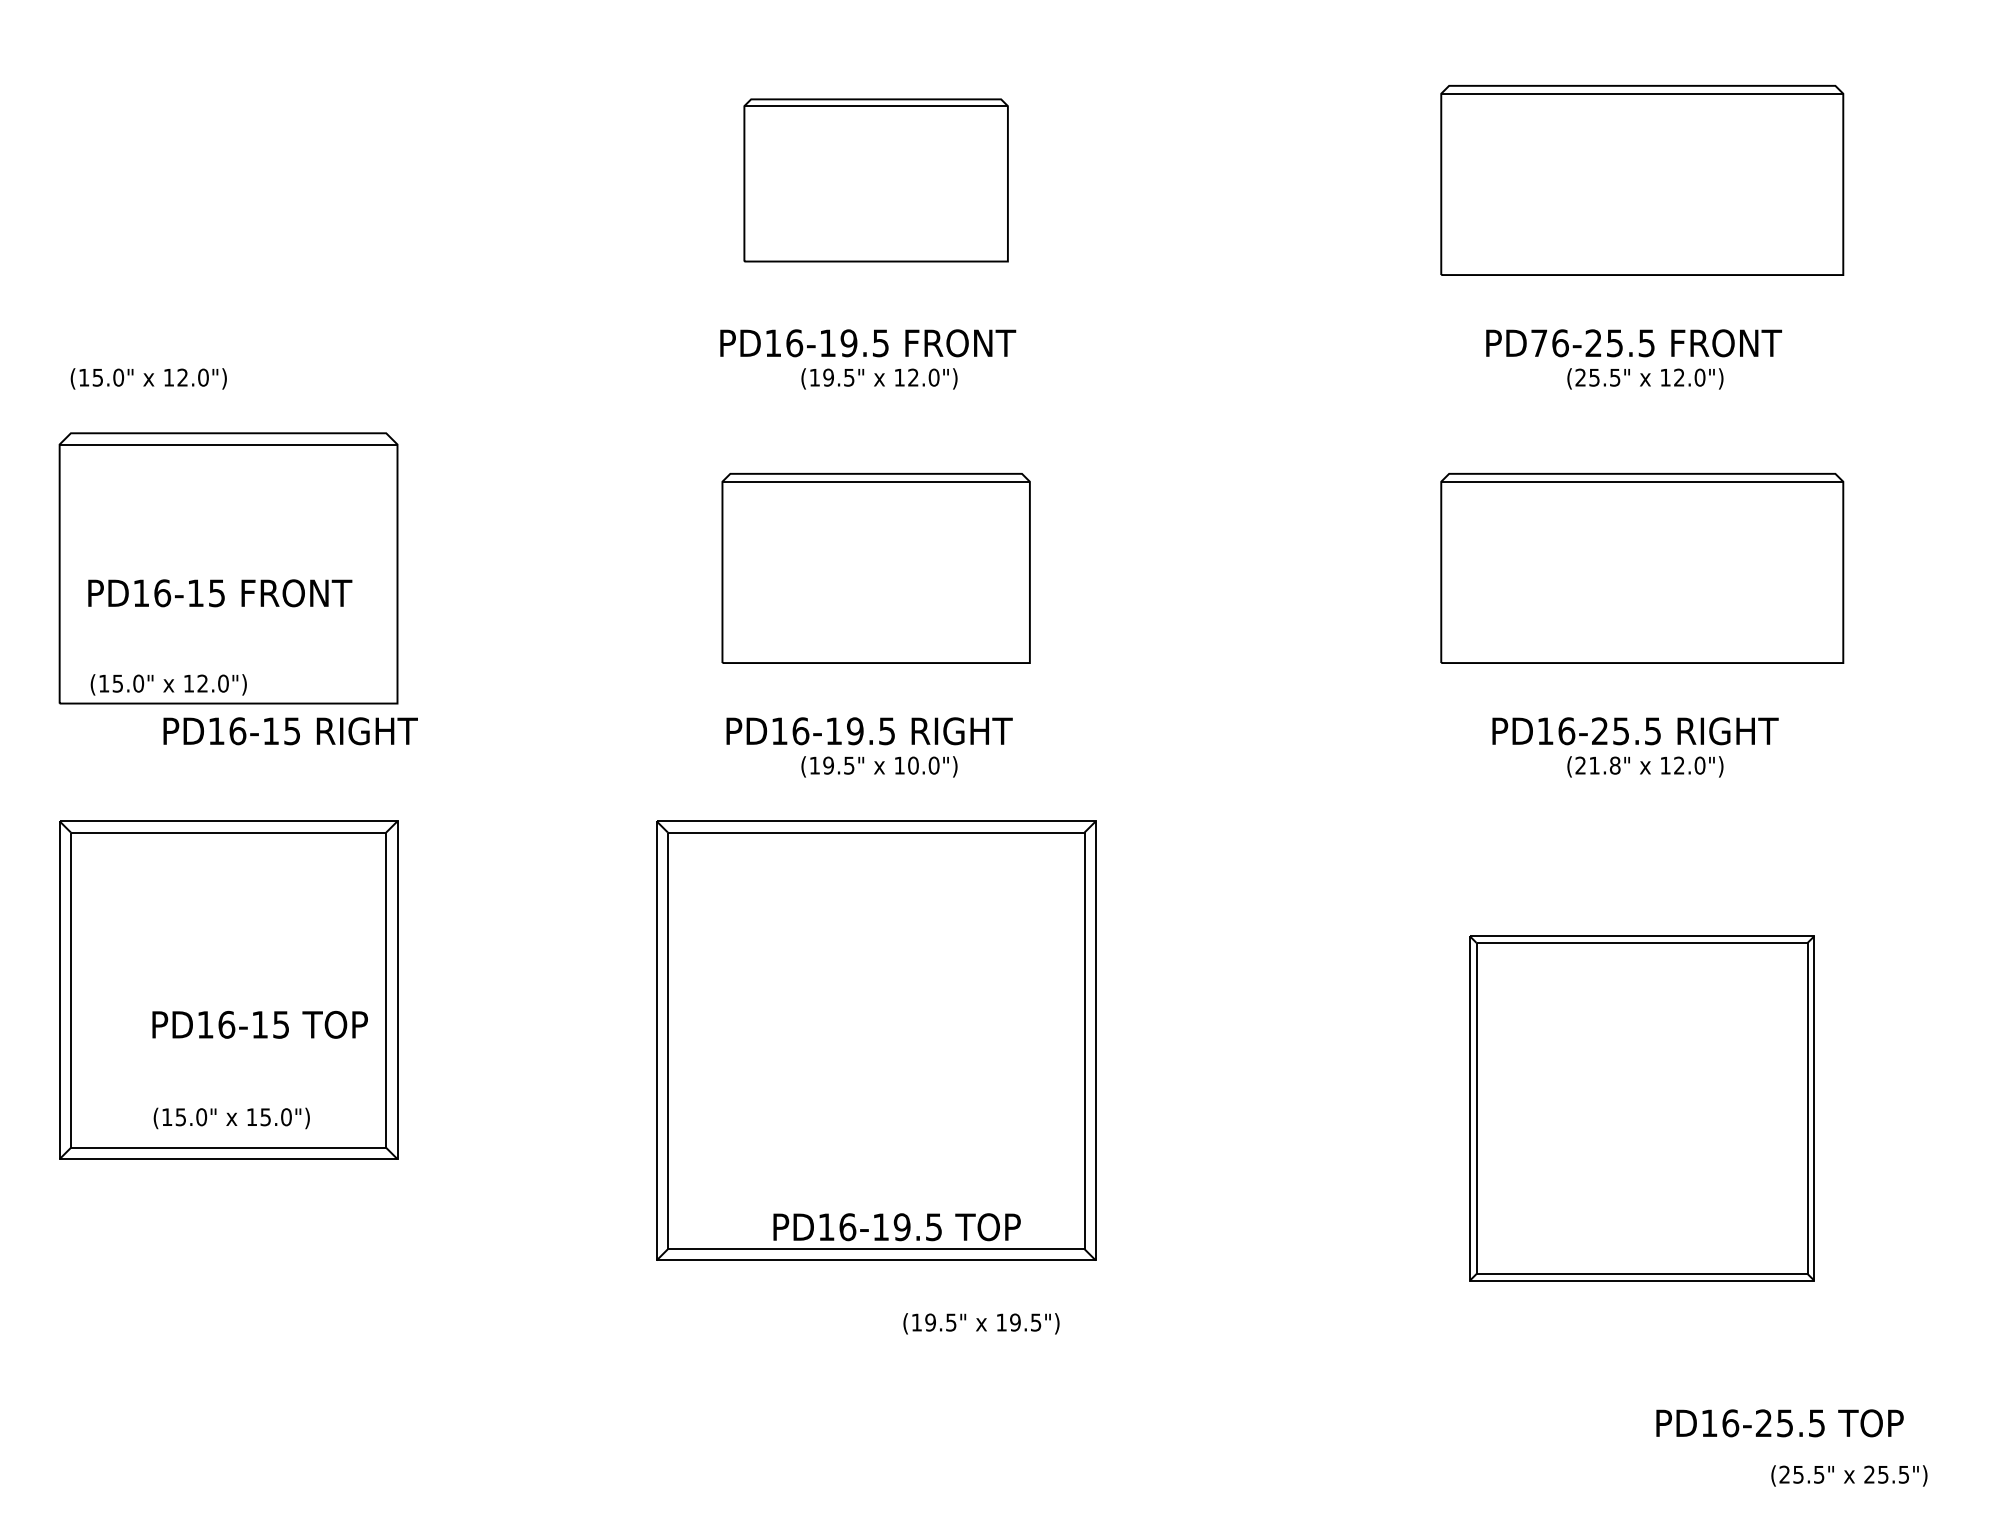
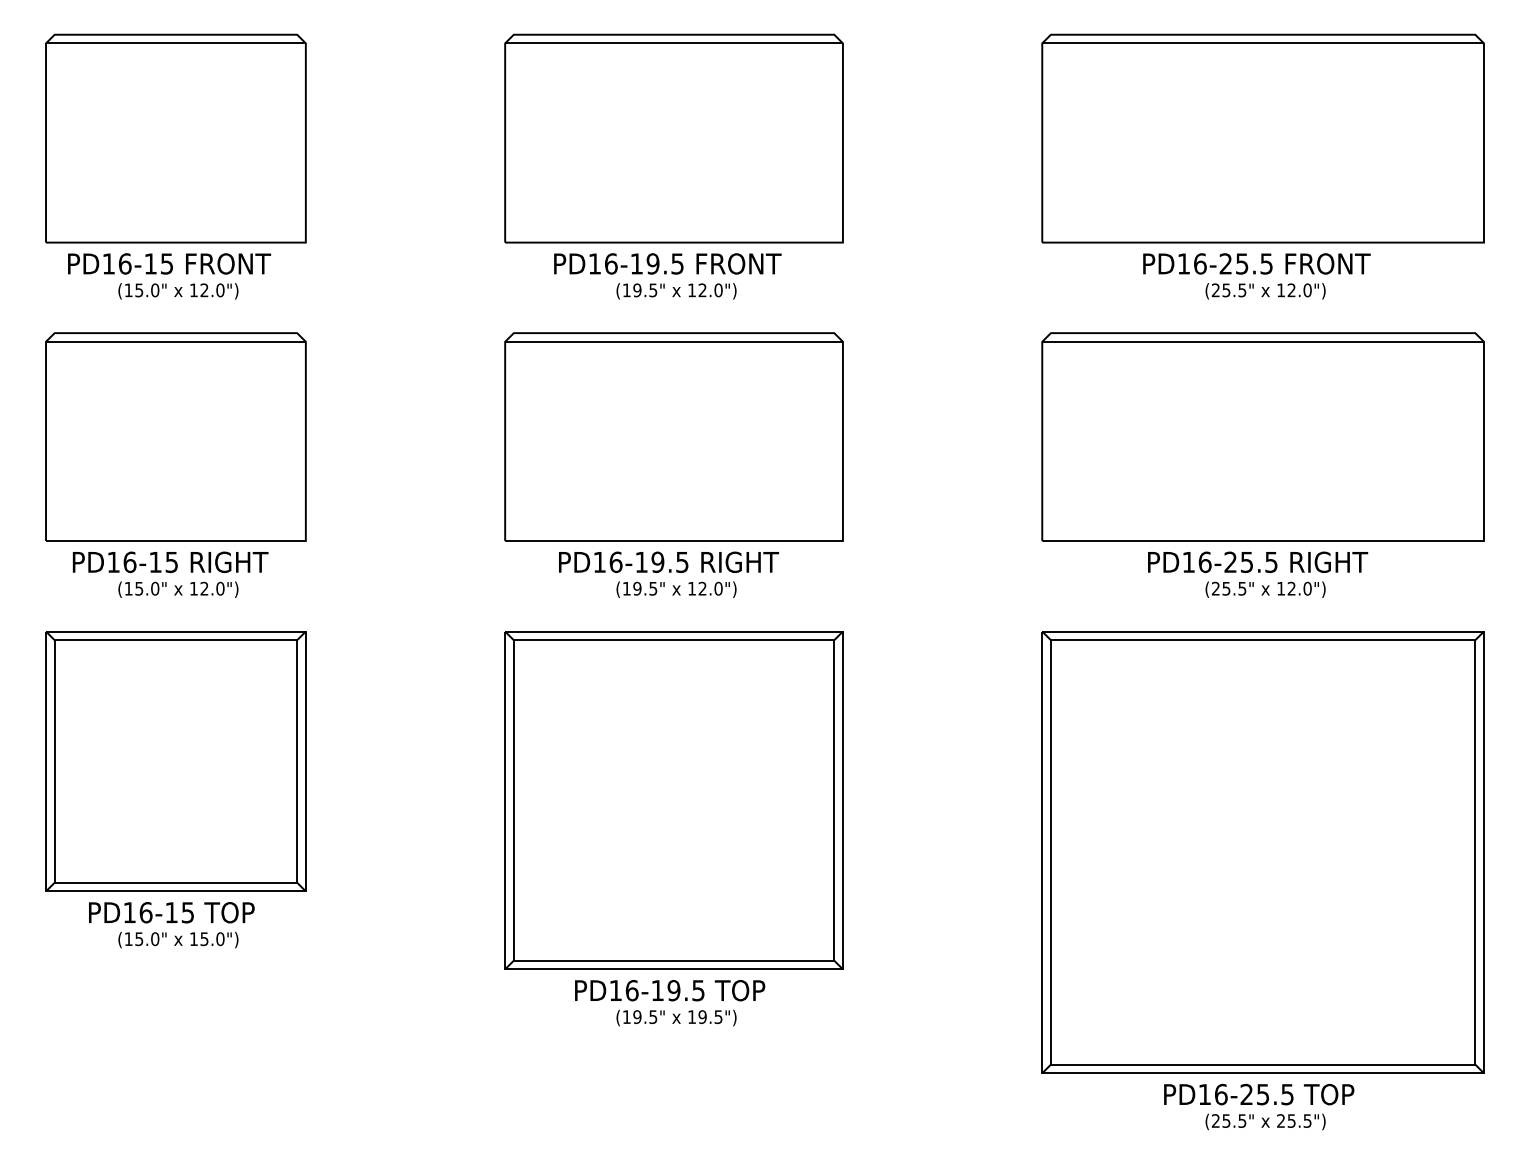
part: (228, 180) -> (175, 138), added
part: (875, 180) -> (673, 138), size x1.67
part: (1642, 180) -> (1263, 138), size x1.43
text: (1539, 342) -> (1184, 263), PD76-25.5 -> PD16-25.5
text: (148, 378) -> (178, 291), moved
part: (875, 568) -> (673, 437), size x1.43
part: (1642, 568) -> (1263, 437), size x1.43
text: (220, 593) -> (169, 264), moved
text: (168, 684) -> (178, 589), moved
text: (290, 731) -> (170, 562), moved
text: (913, 765) -> (702, 588), 10.0") -> 12.0")
text: (1604, 765) -> (1234, 588), (21.8" -> (25.5"
text: (259, 1024) -> (171, 912), moved
part: (1641, 1108) -> (1262, 852), size x1.67
text: (231, 1118) -> (178, 940), moved
text: (896, 1227) -> (669, 990), moved
text: (981, 1323) -> (676, 1017), moved
text: (1779, 1423) -> (1258, 1094), moved
text: (1849, 1475) -> (1265, 1121), moved

